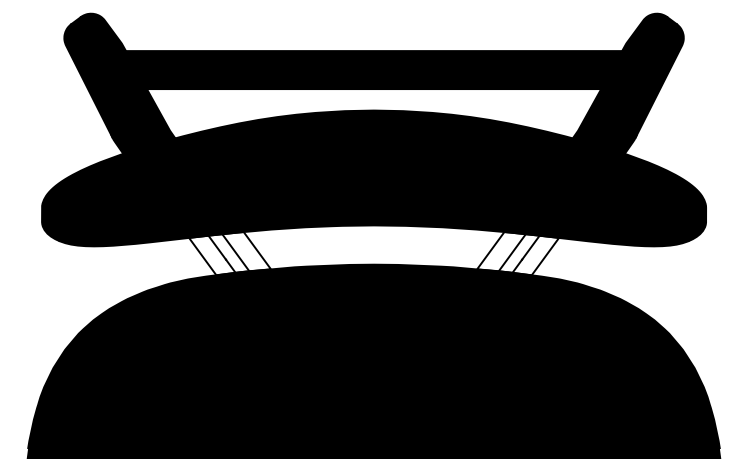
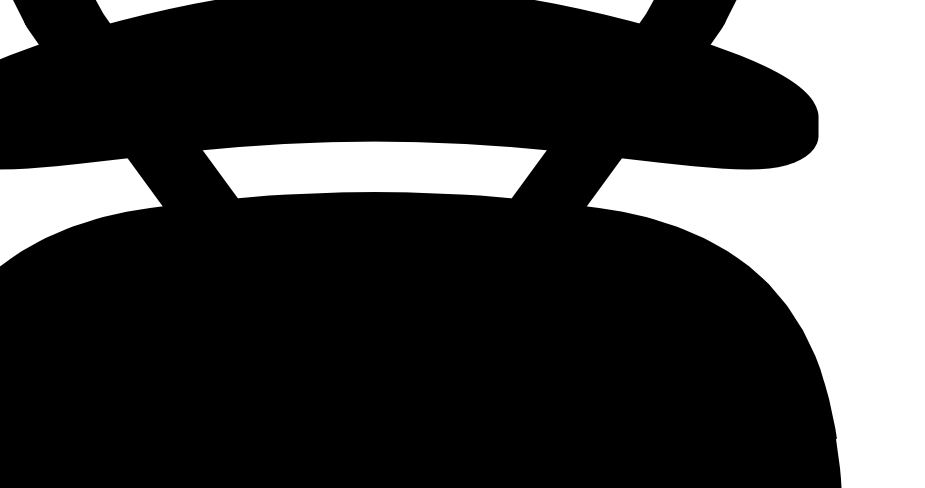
fill: (230, 253) -> (183, 178), added
fill: (518, 253) -> (567, 178), added

